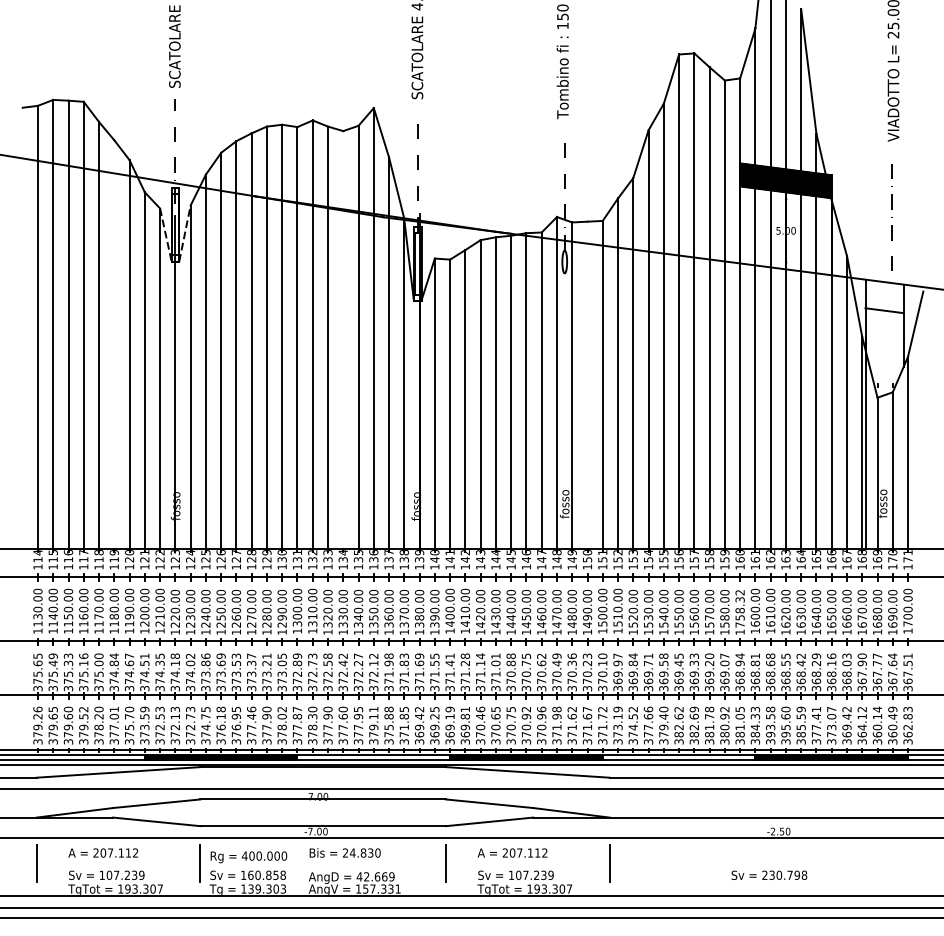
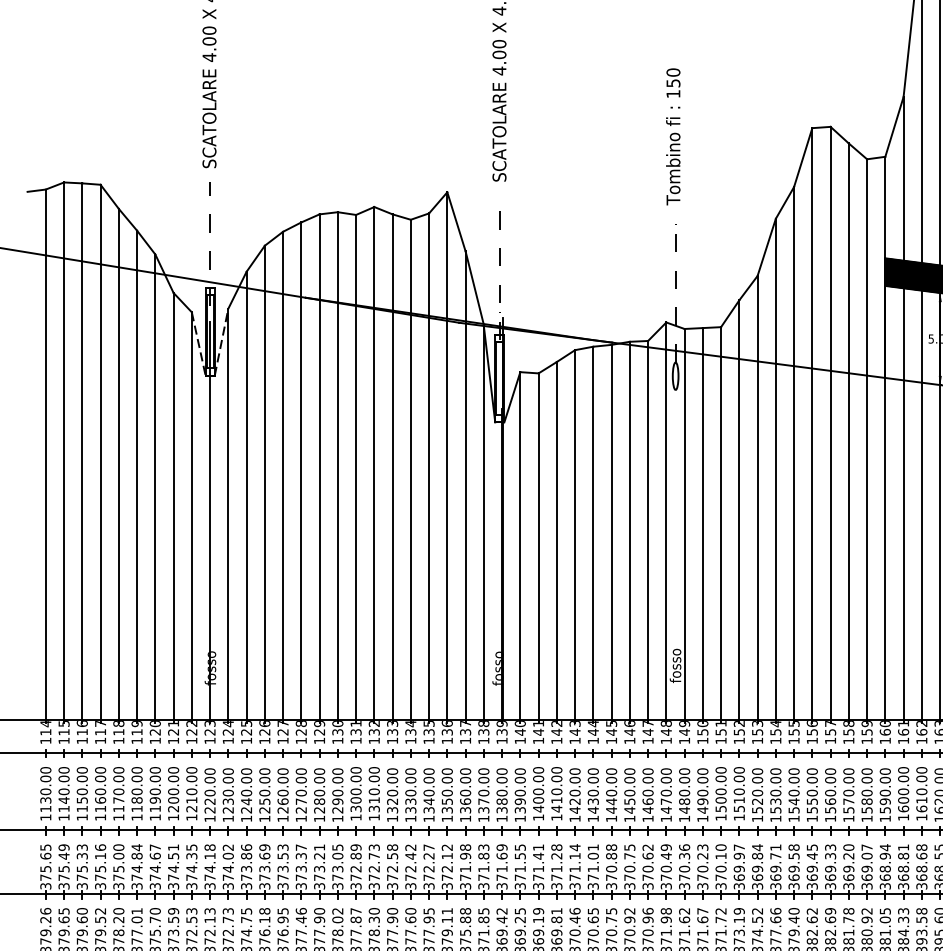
line: (343, 340) -> (411, 470), added
line: (114, 344) -> (137, 474), added
line: (587, 385) -> (702, 523), added
text: (739, 608) -> (884, 790), 1758.32 -> 1590.00

